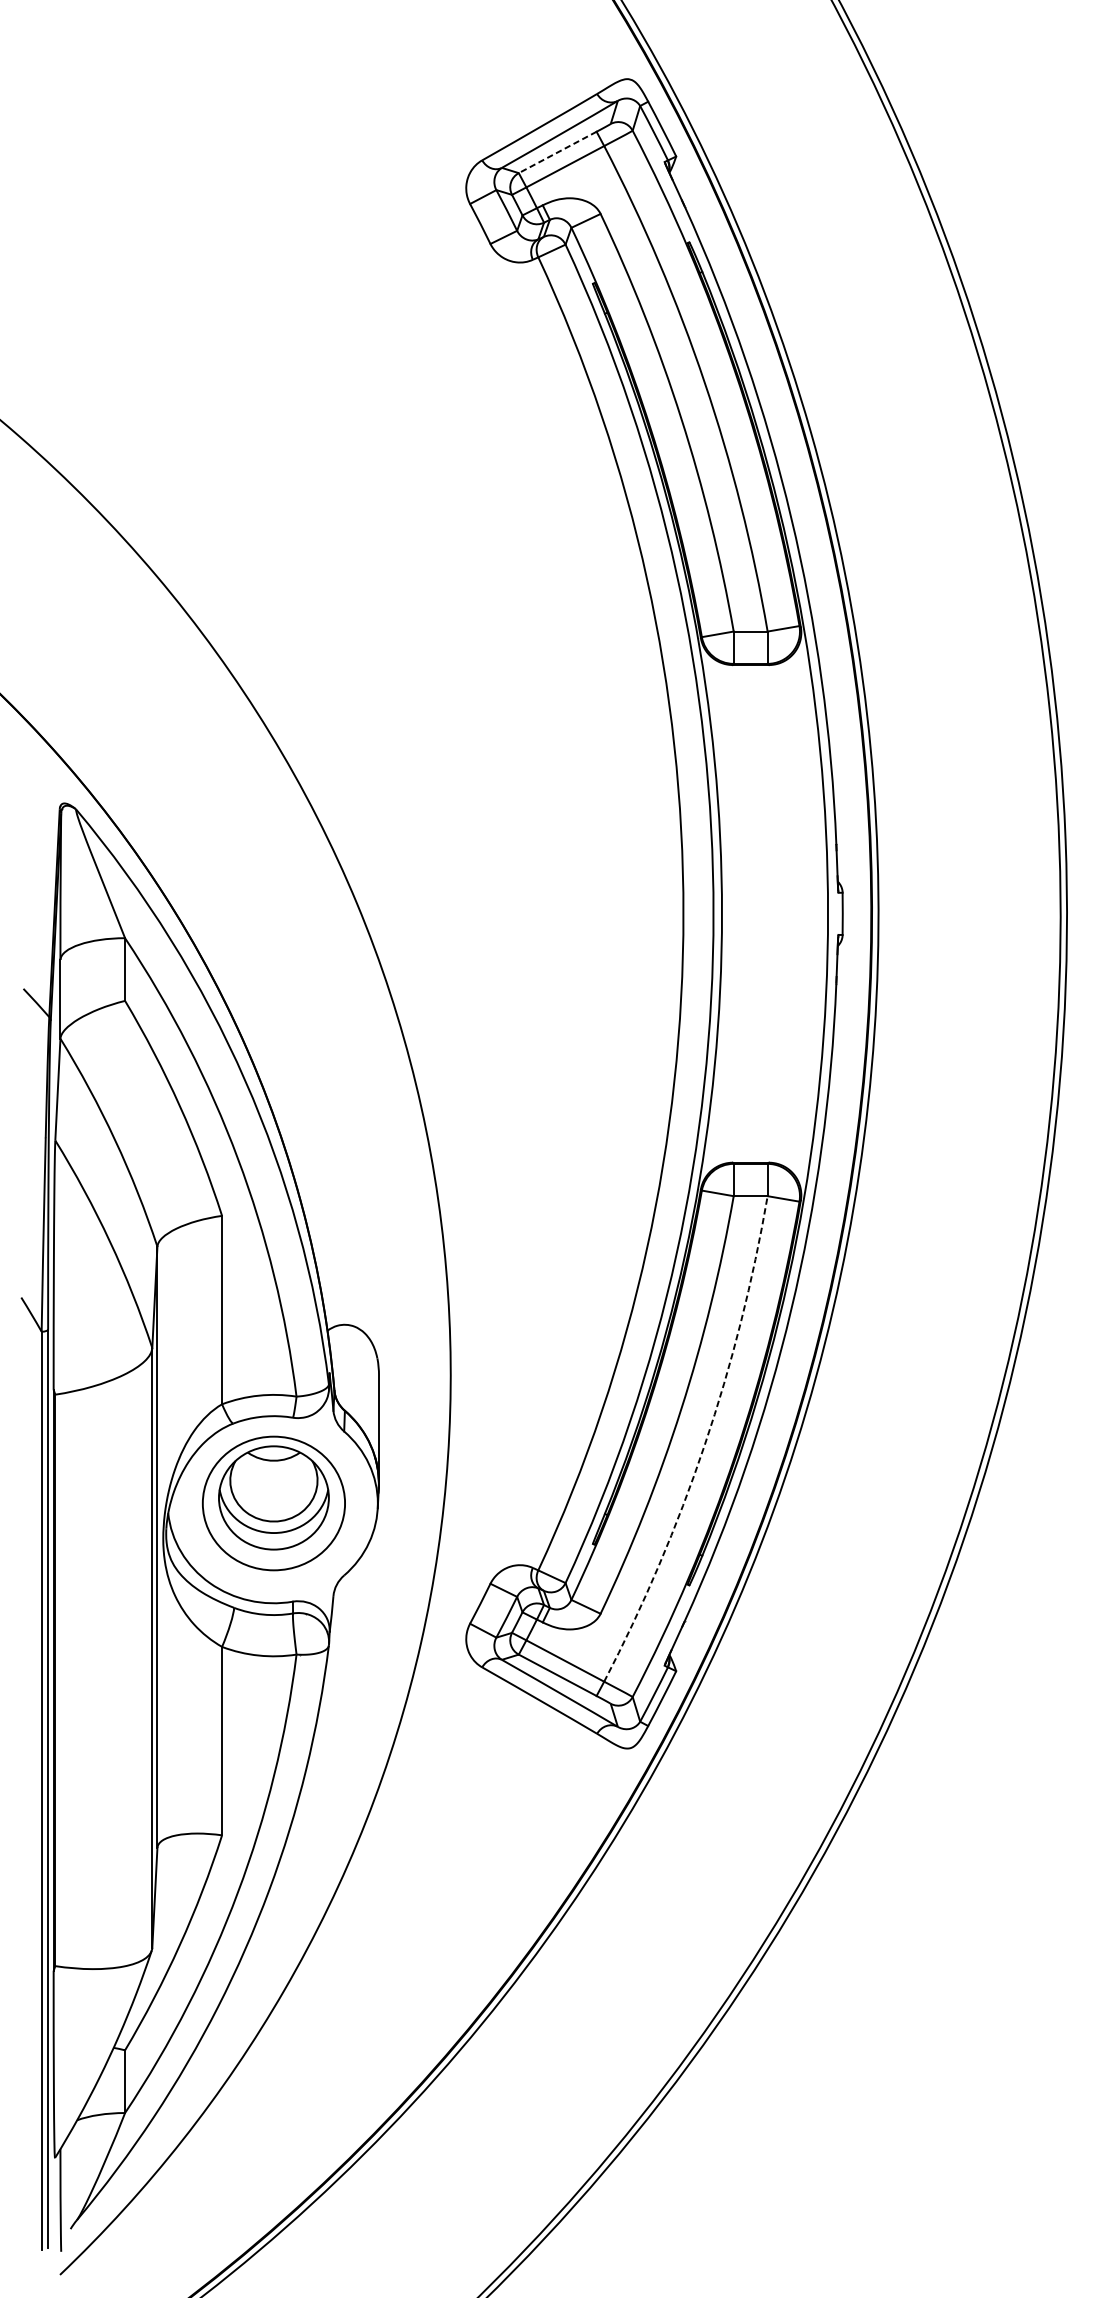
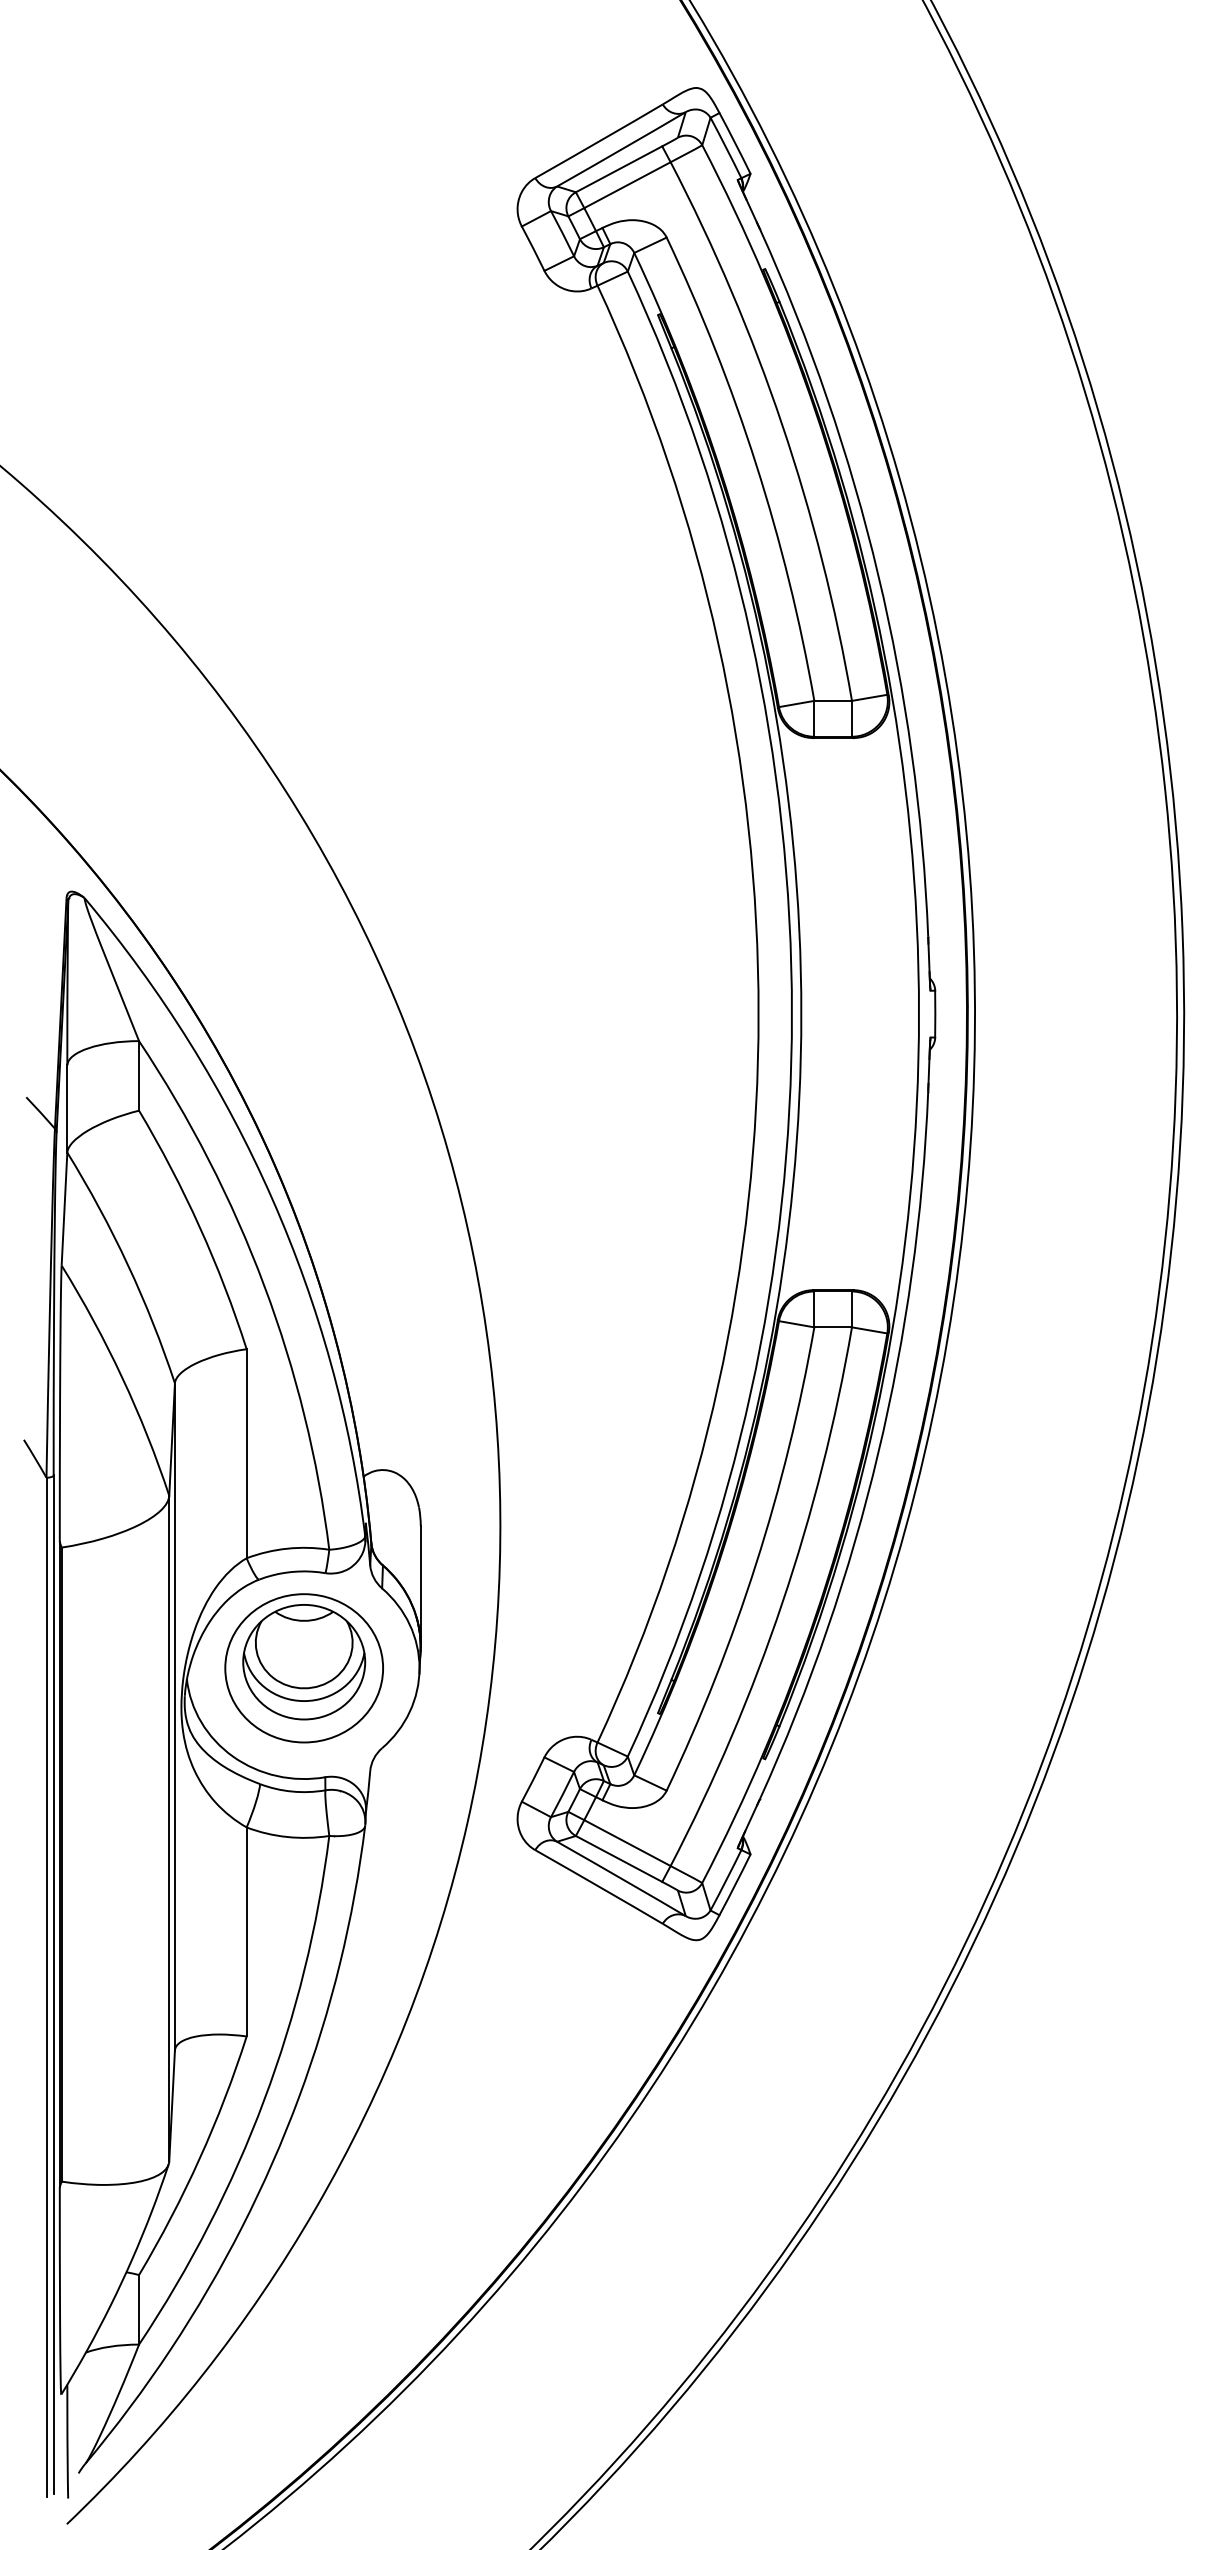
line: (558, 152) -> (619, 169), dashed -> solid
arc: (705, 1445) -> (782, 1603), dashed -> solid

